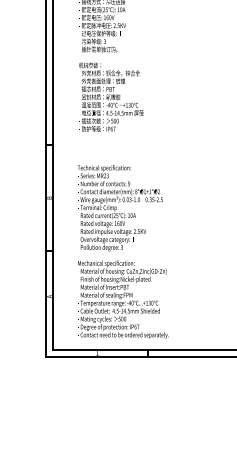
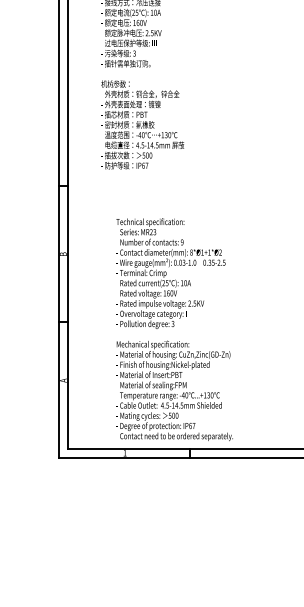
text: (122, 251) -> (173, 329), moved

